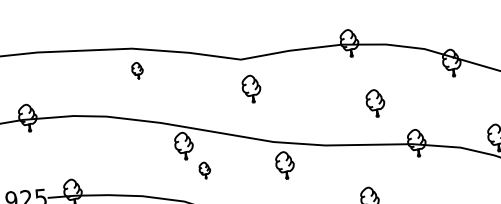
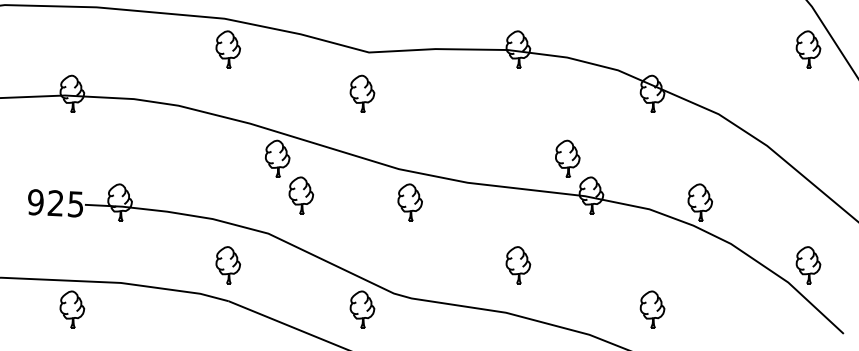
part: (137, 70) -> (227, 49), size x1.67
part: (251, 88) -> (362, 93), moved
part: (375, 103) -> (567, 158), moved
part: (205, 170) -> (301, 195), size x1.67

